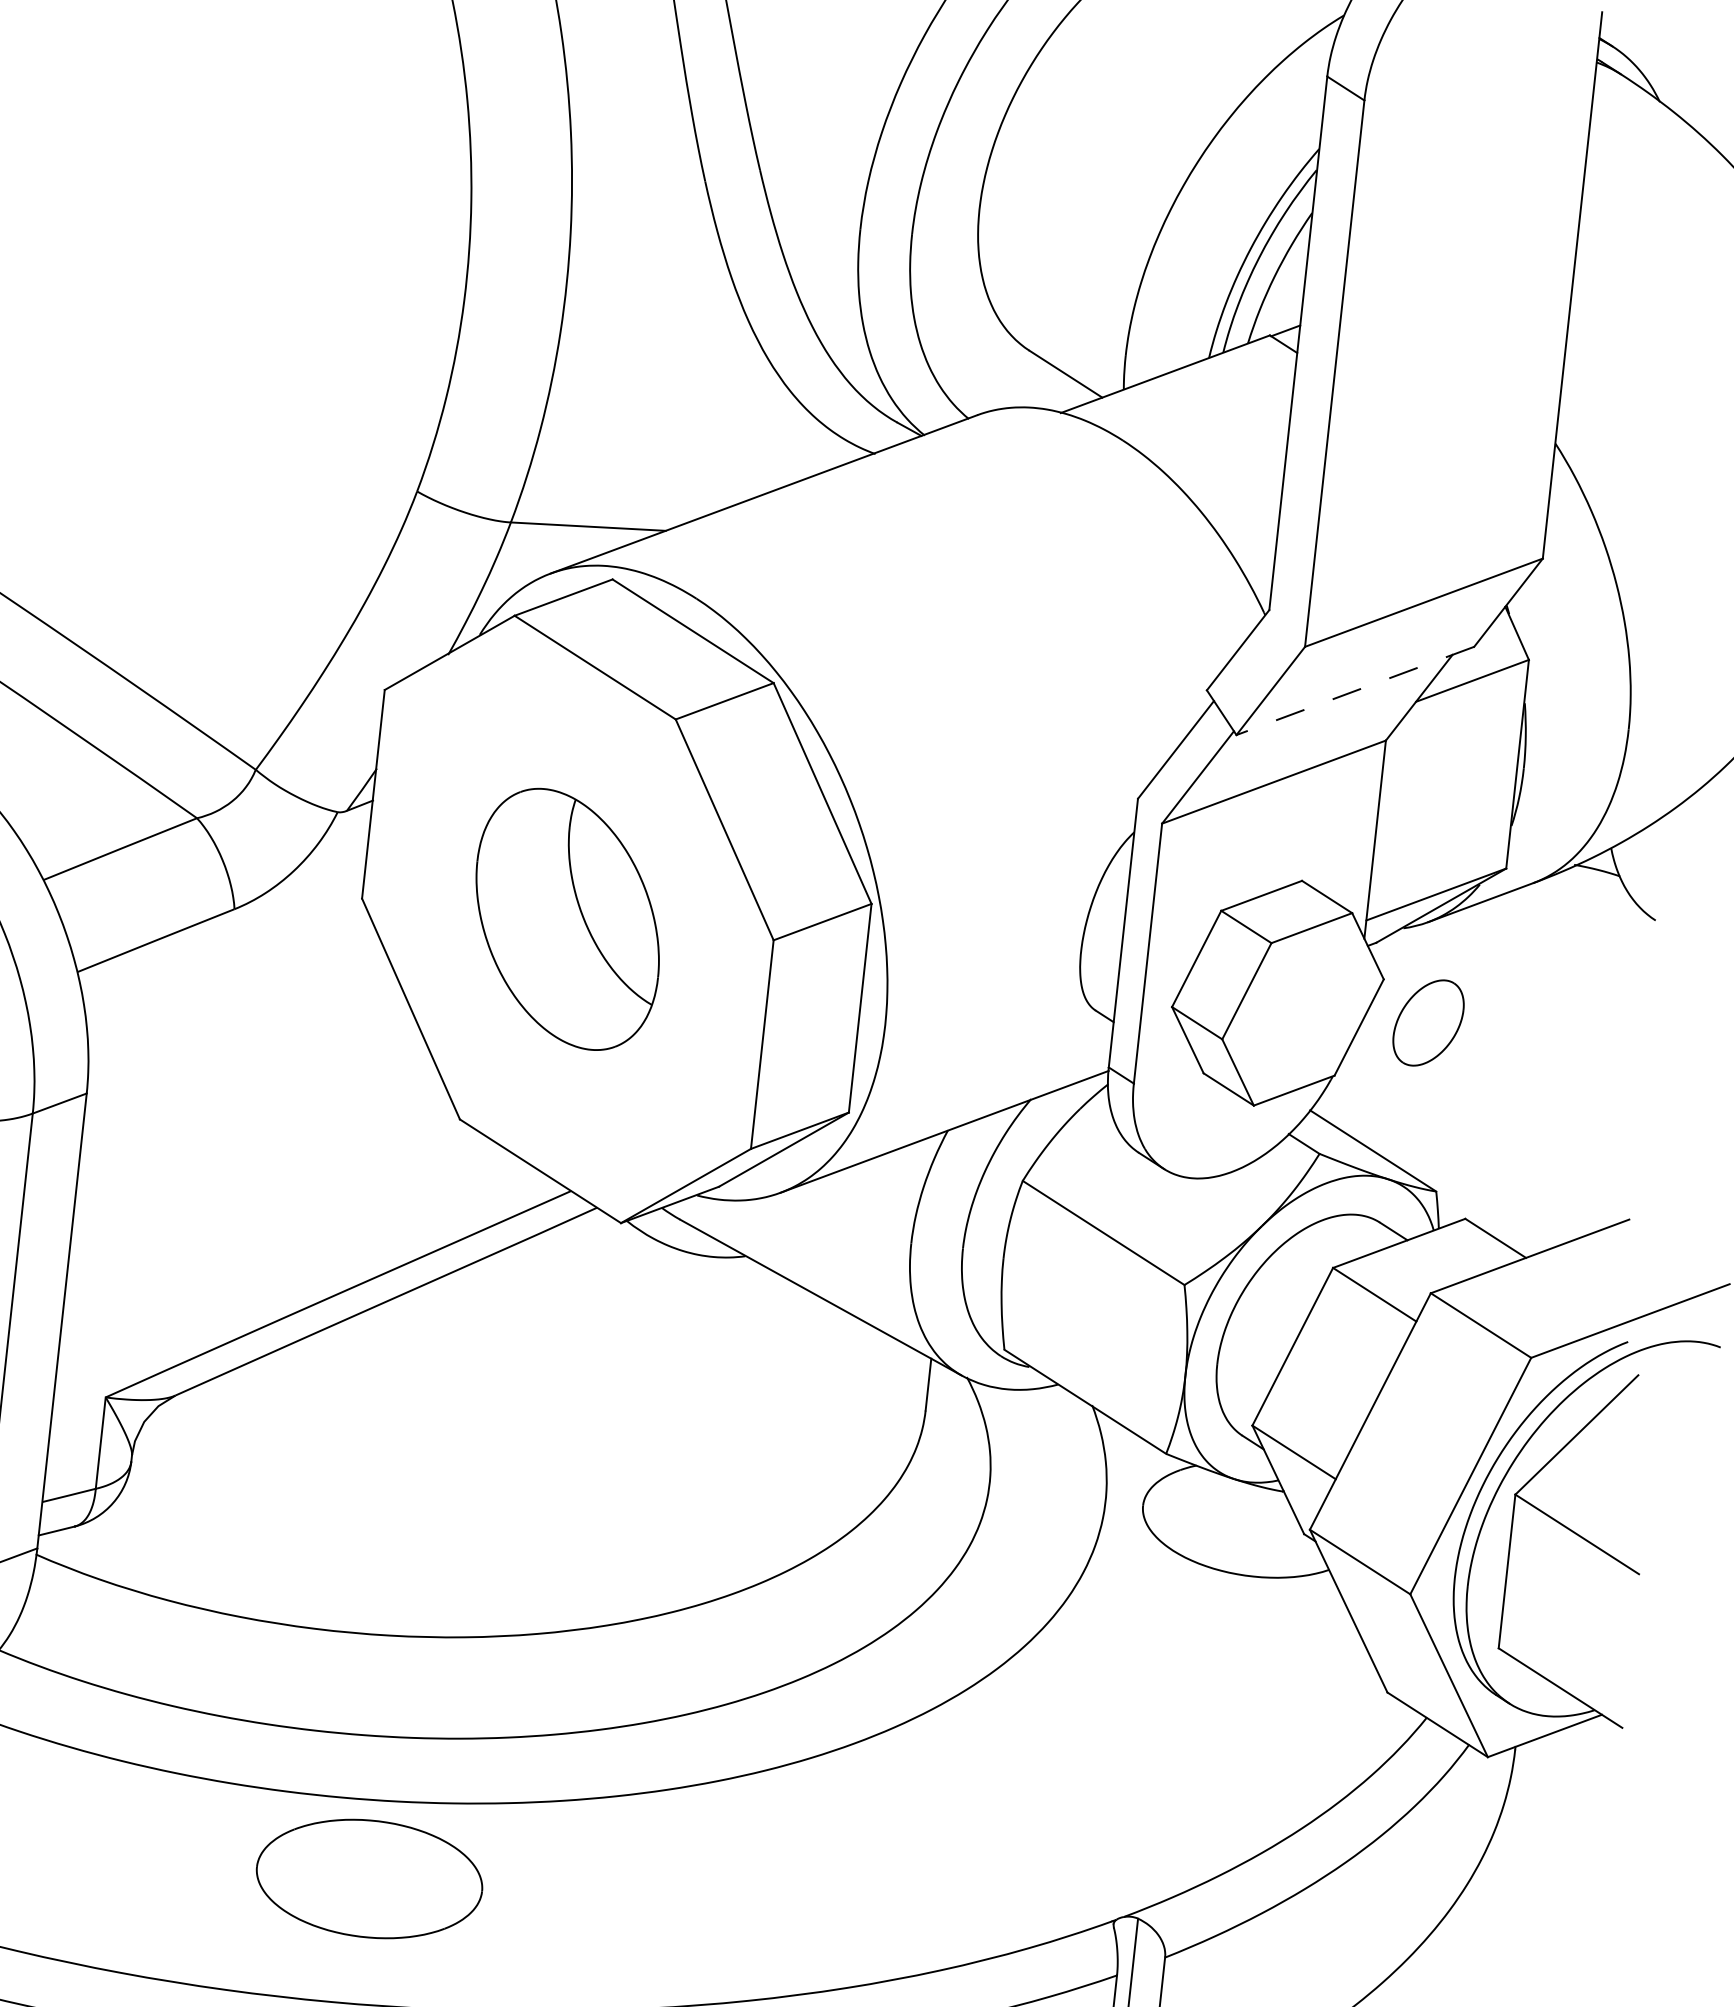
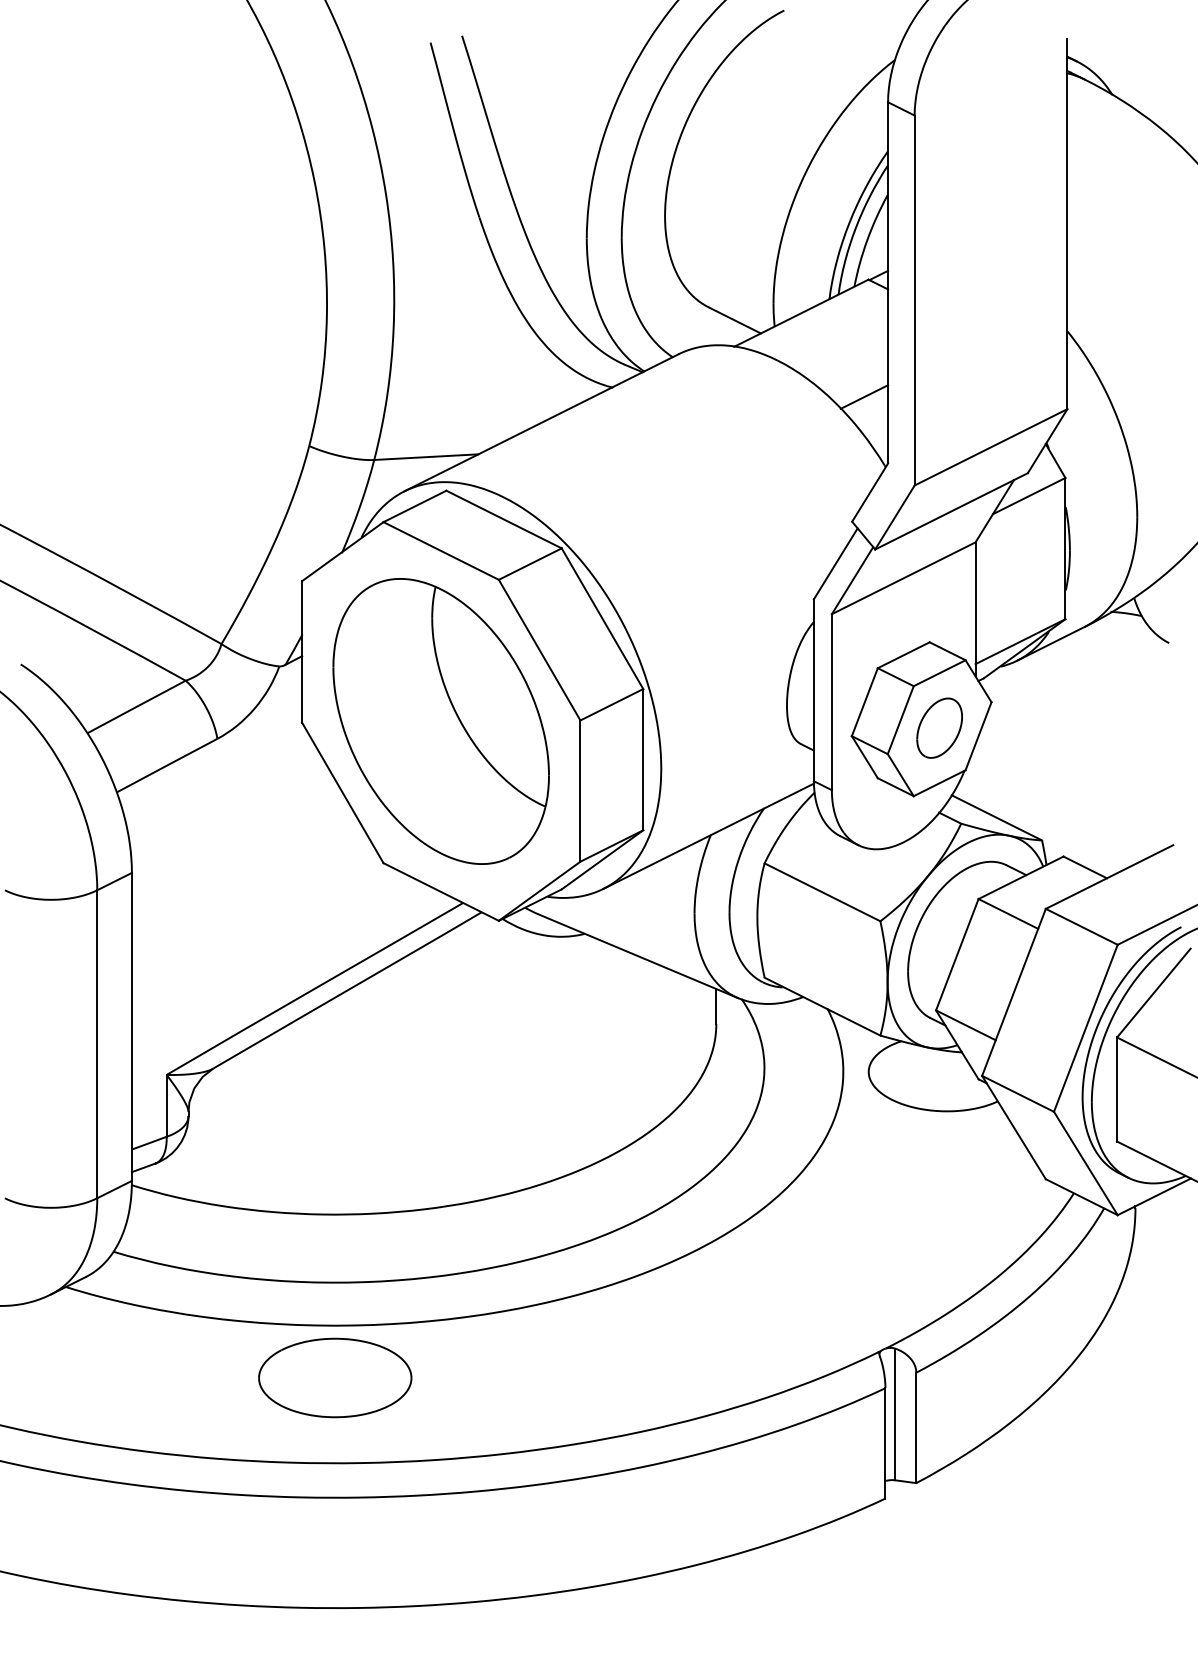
line: (1245, 507) -> (864, 396), added
line: (1355, 691) -> (951, 511), dashed -> solid
part: (566, 919) -> (440, 721), size x1.67
part: (1428, 1021) -> (939, 727), moved
part: (369, 1878) -> (335, 1377), moved

